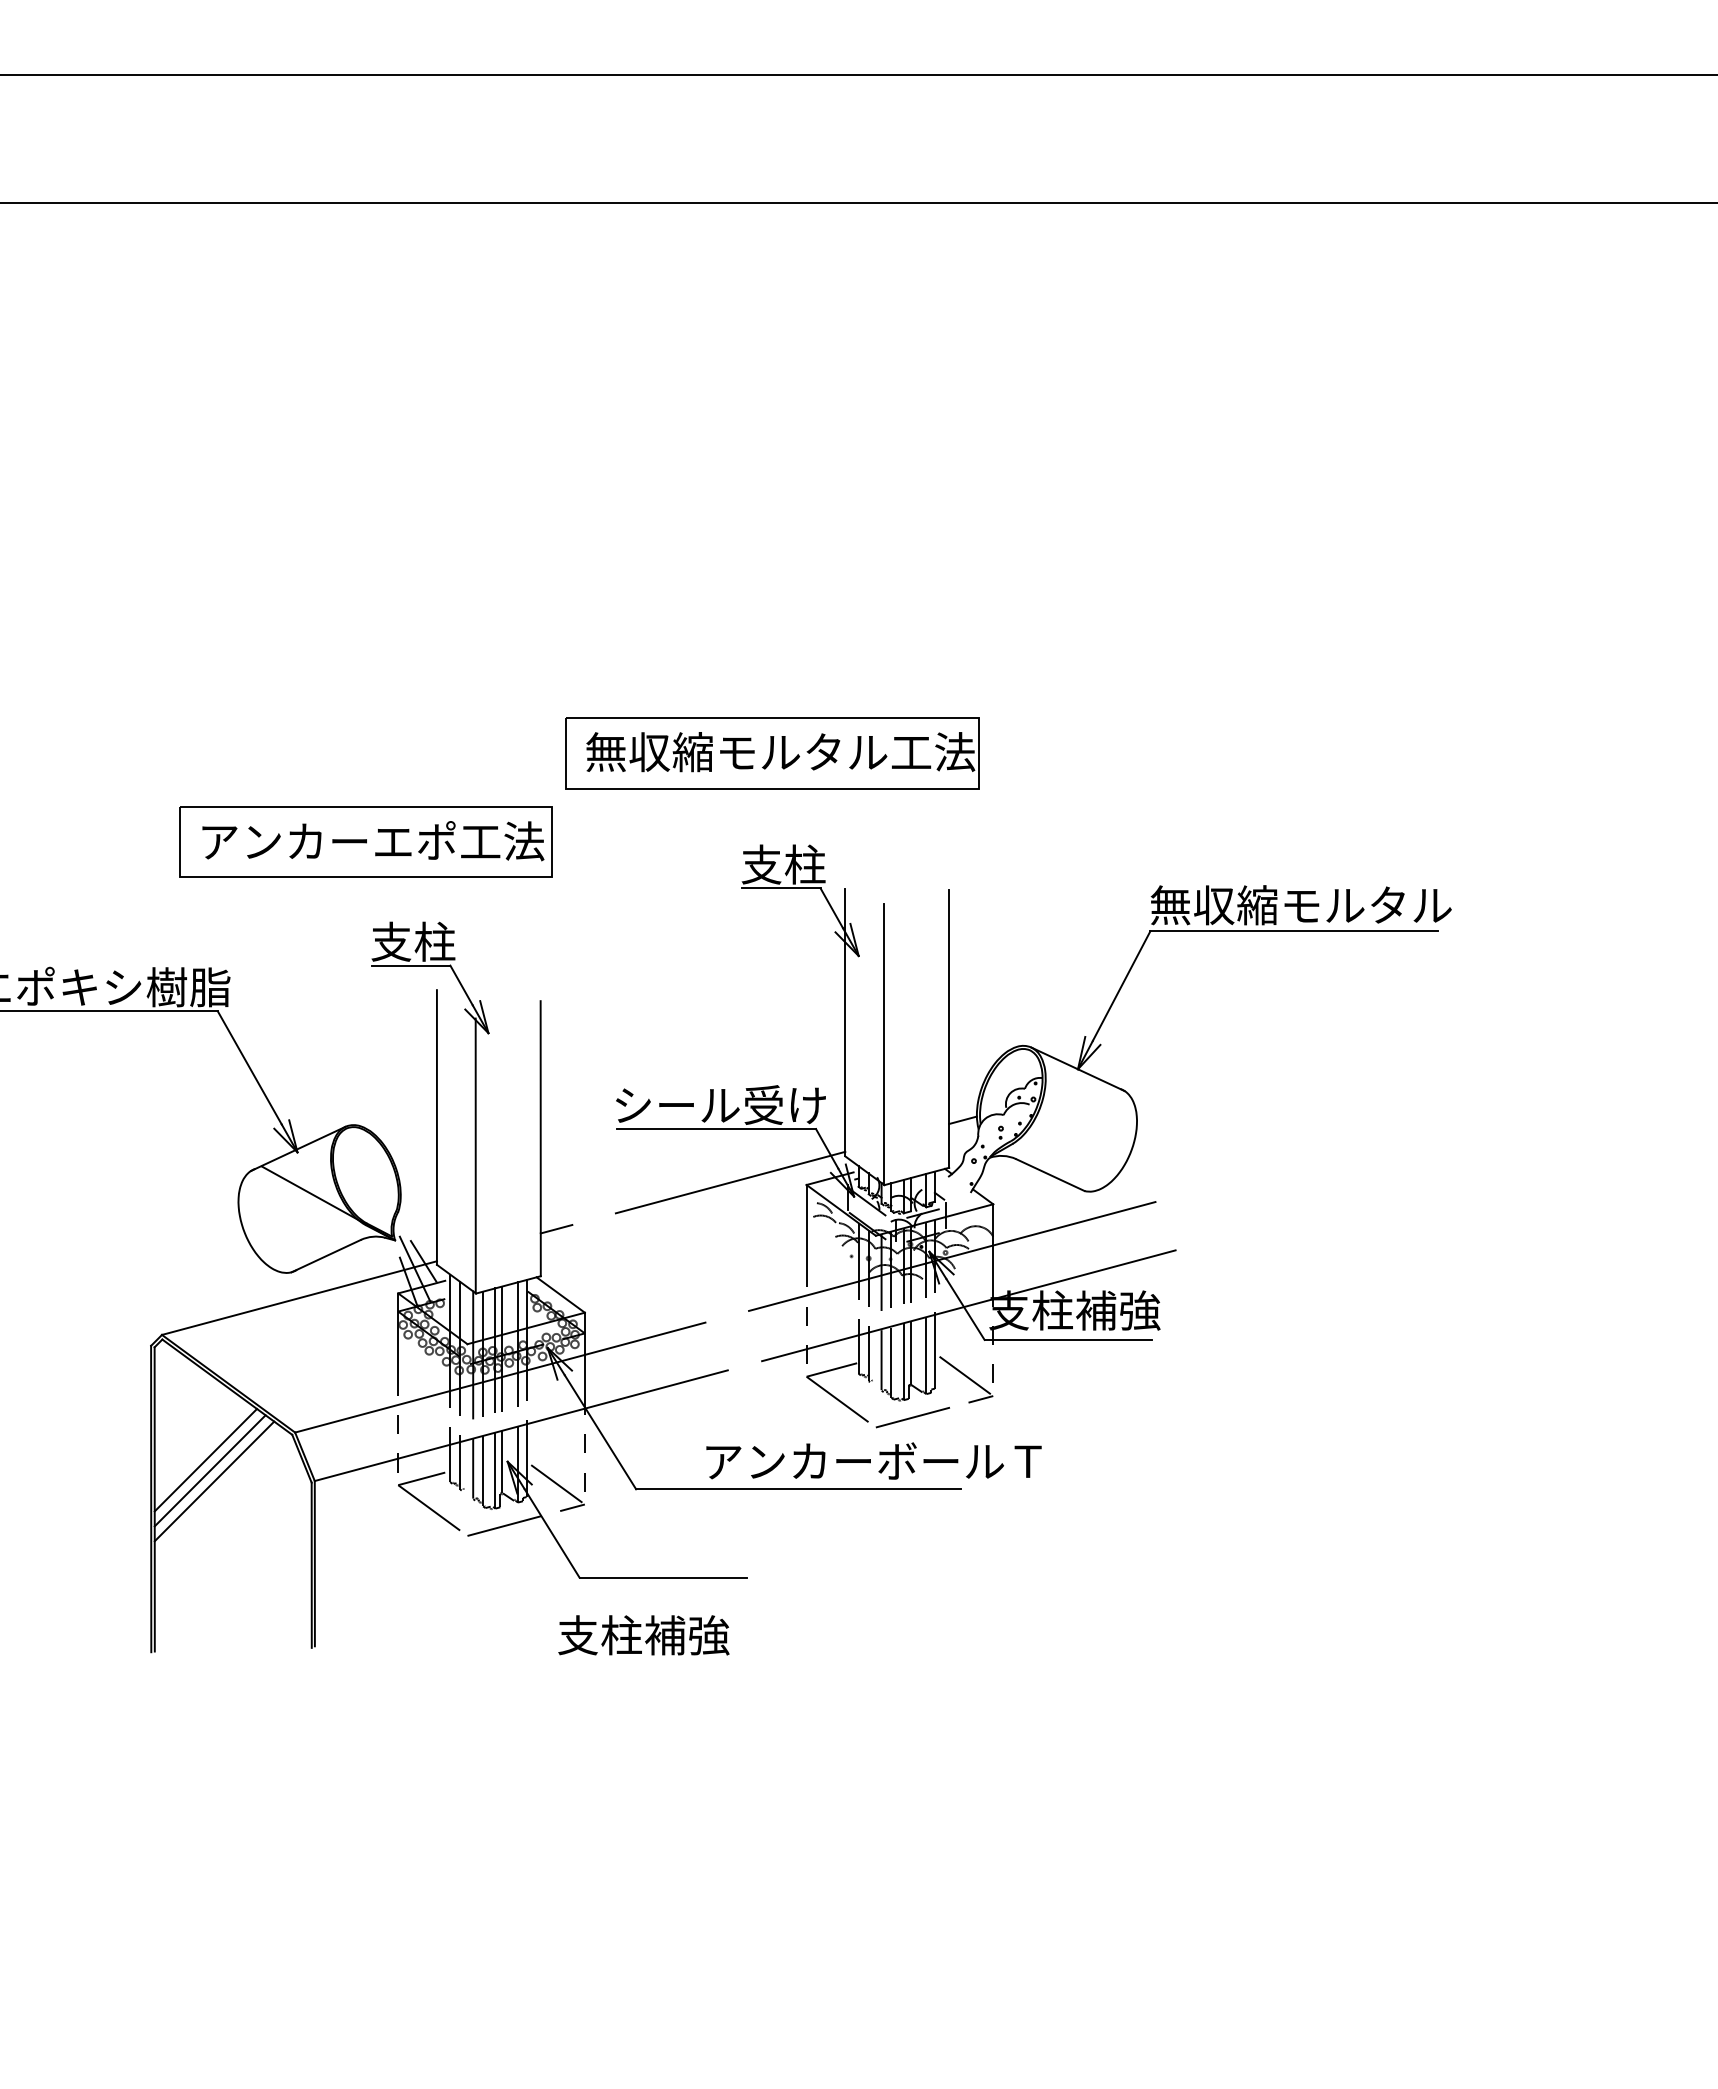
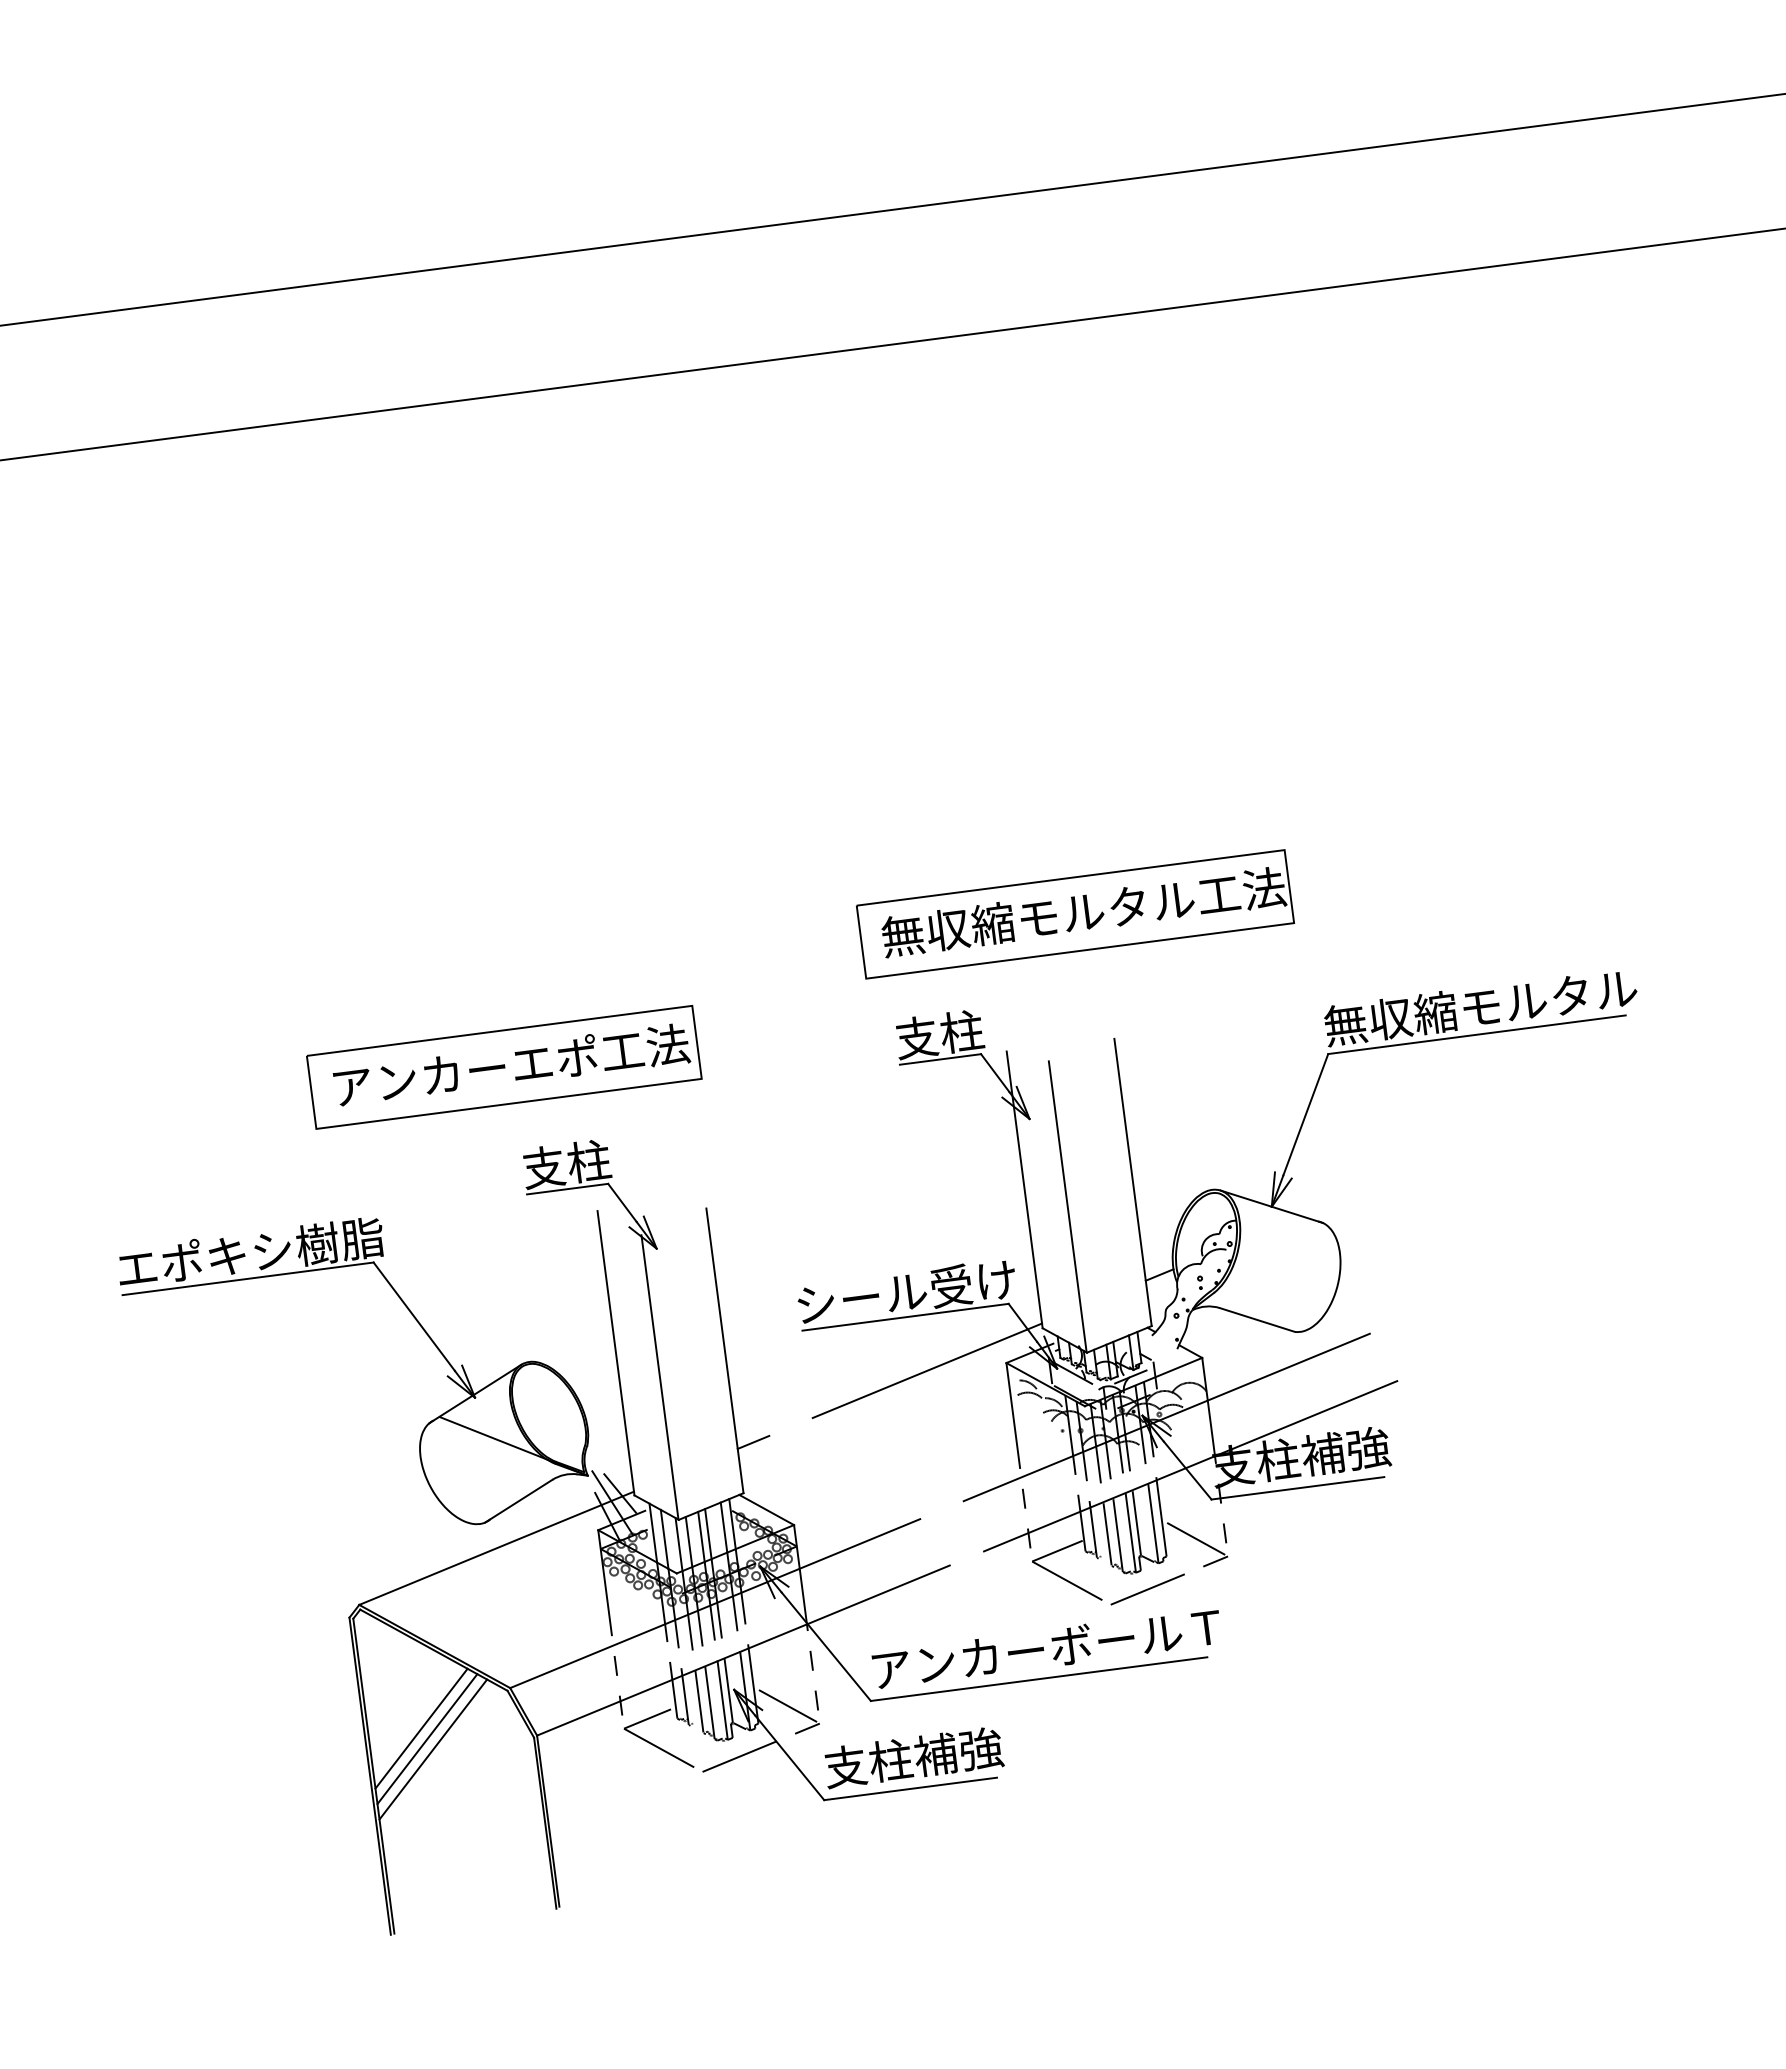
part: (772, 753) -> (1075, 914), moved
text: (873, 1460) -> (1046, 1647), moved
text: (643, 1635) -> (913, 1757), moved

